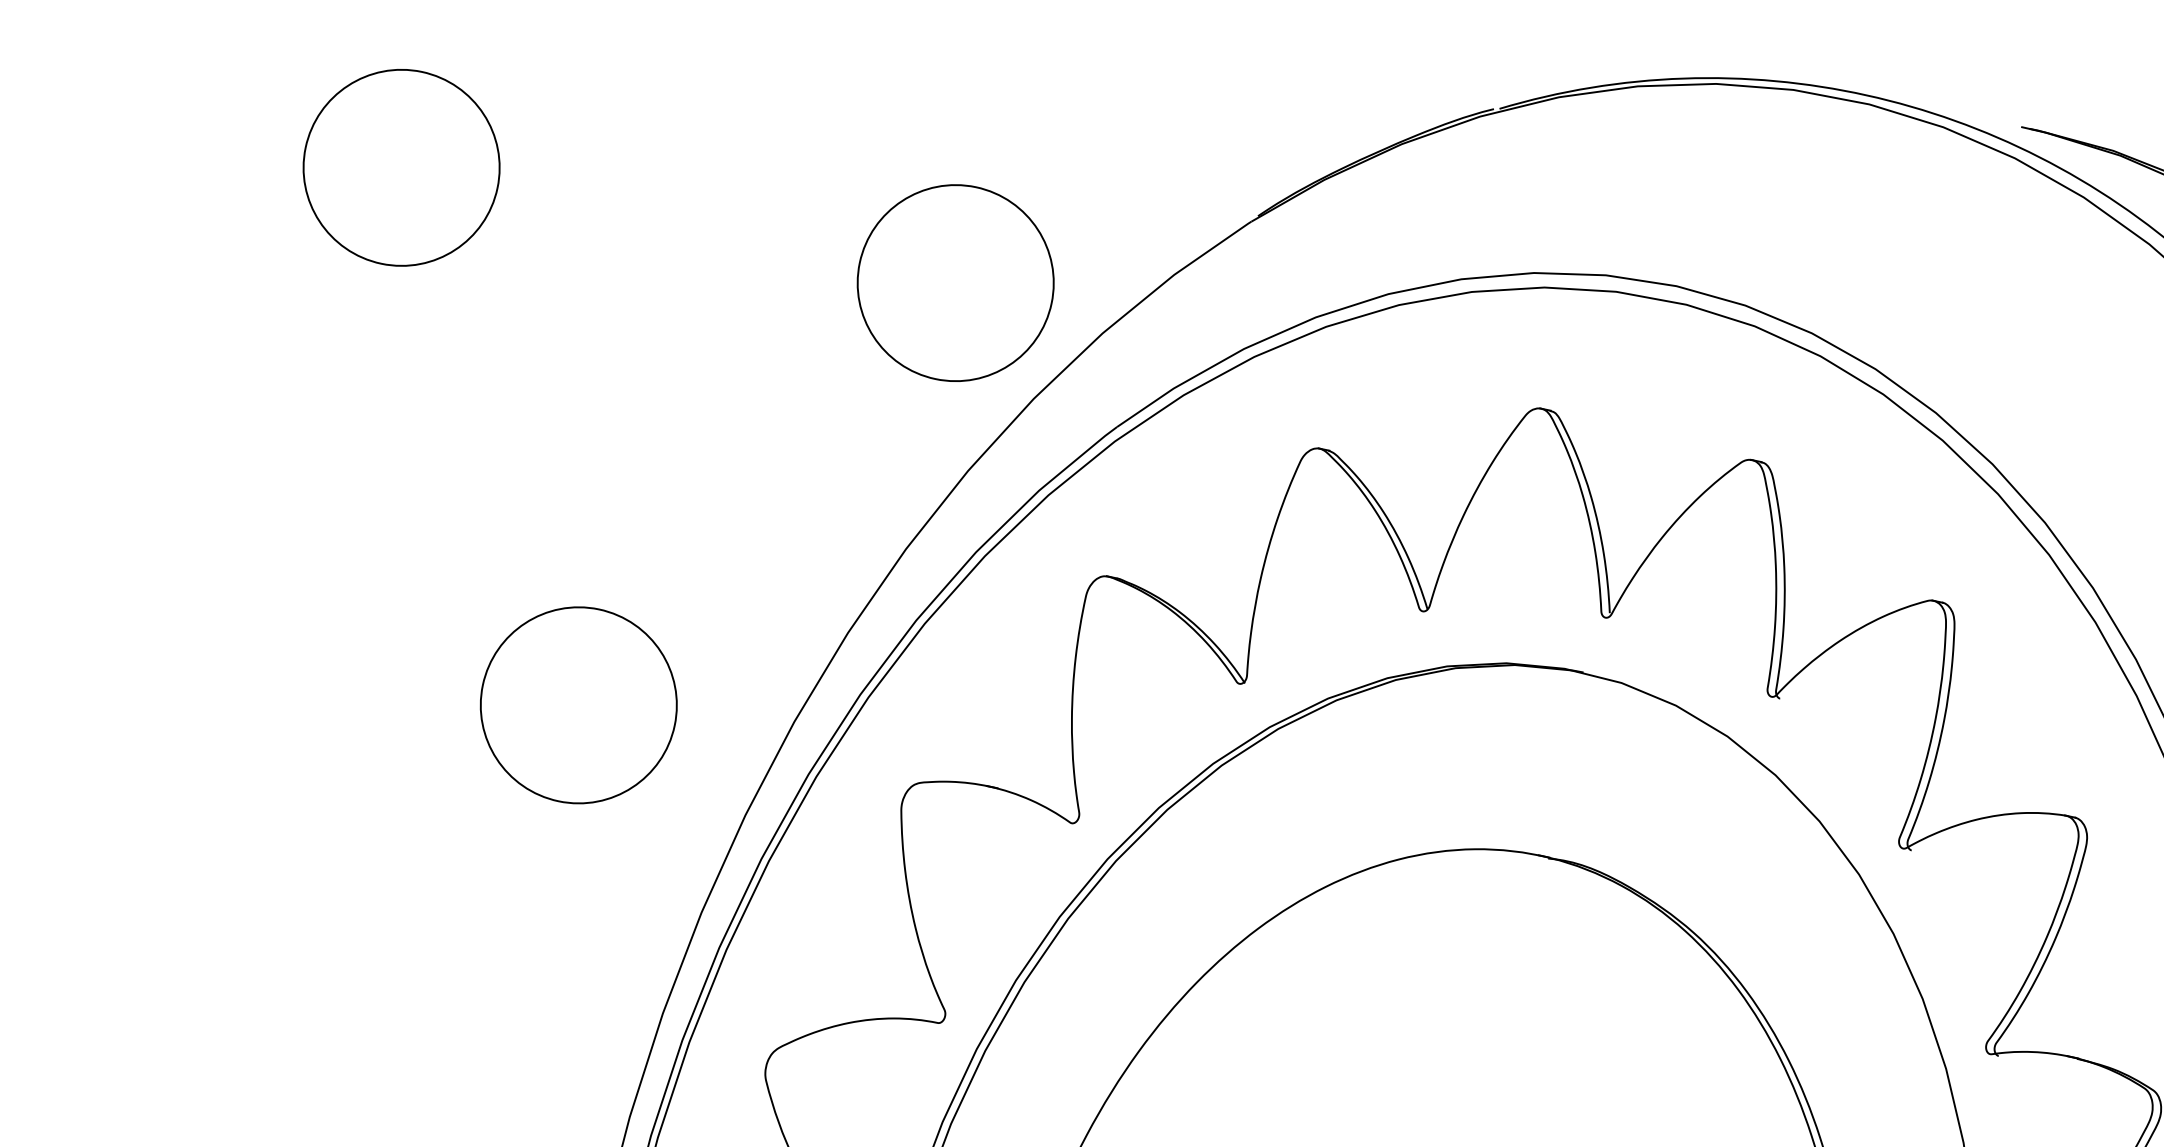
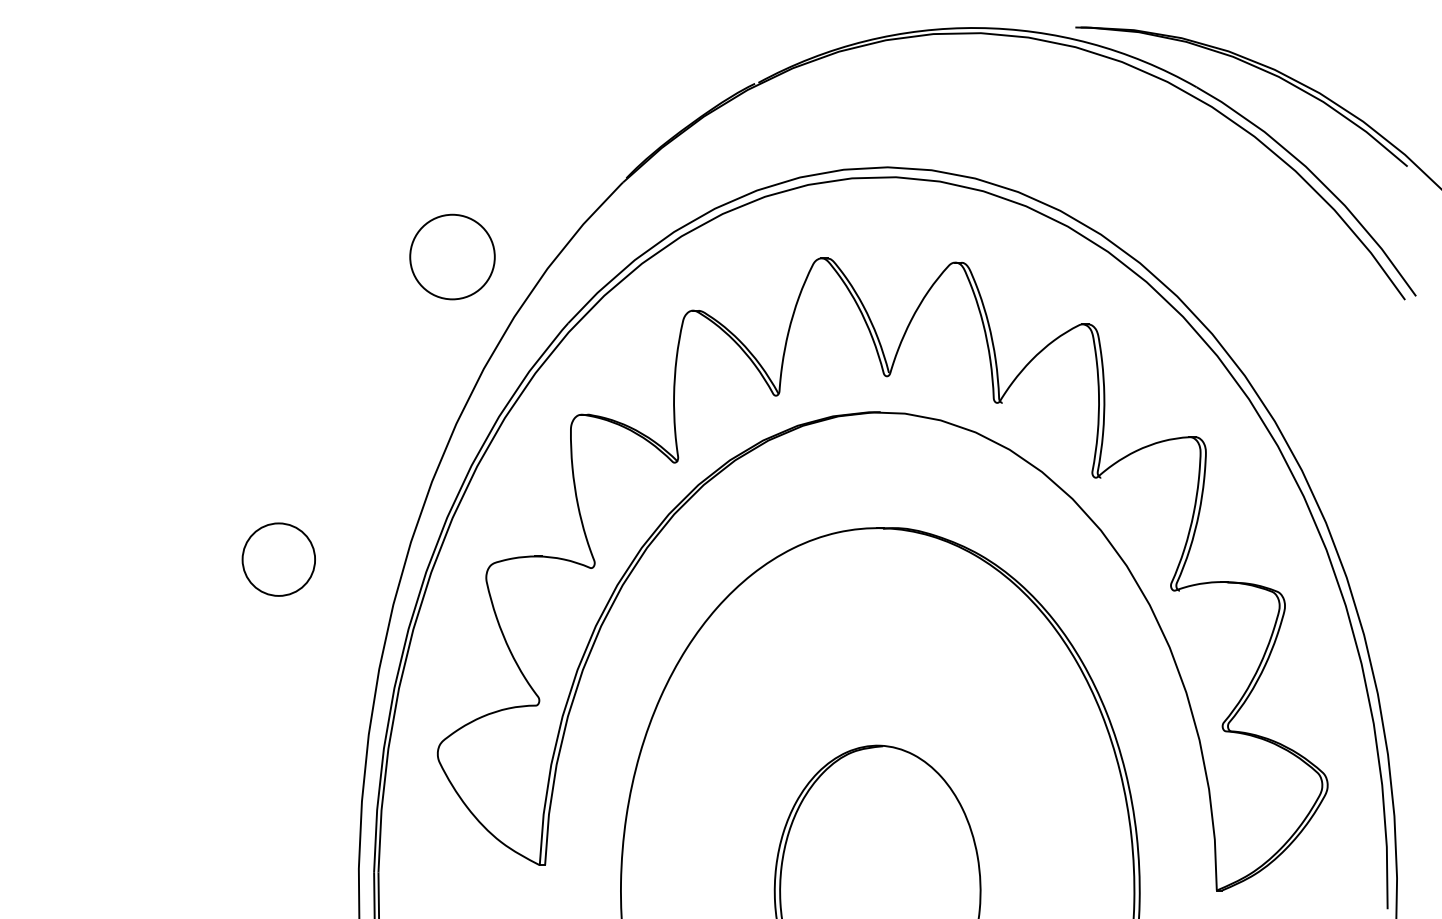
circle: (401, 166) -> (103, 257), removed
circle: (955, 282) -> (452, 256), size x0.7
circle: (578, 704) -> (278, 559), size x0.6

